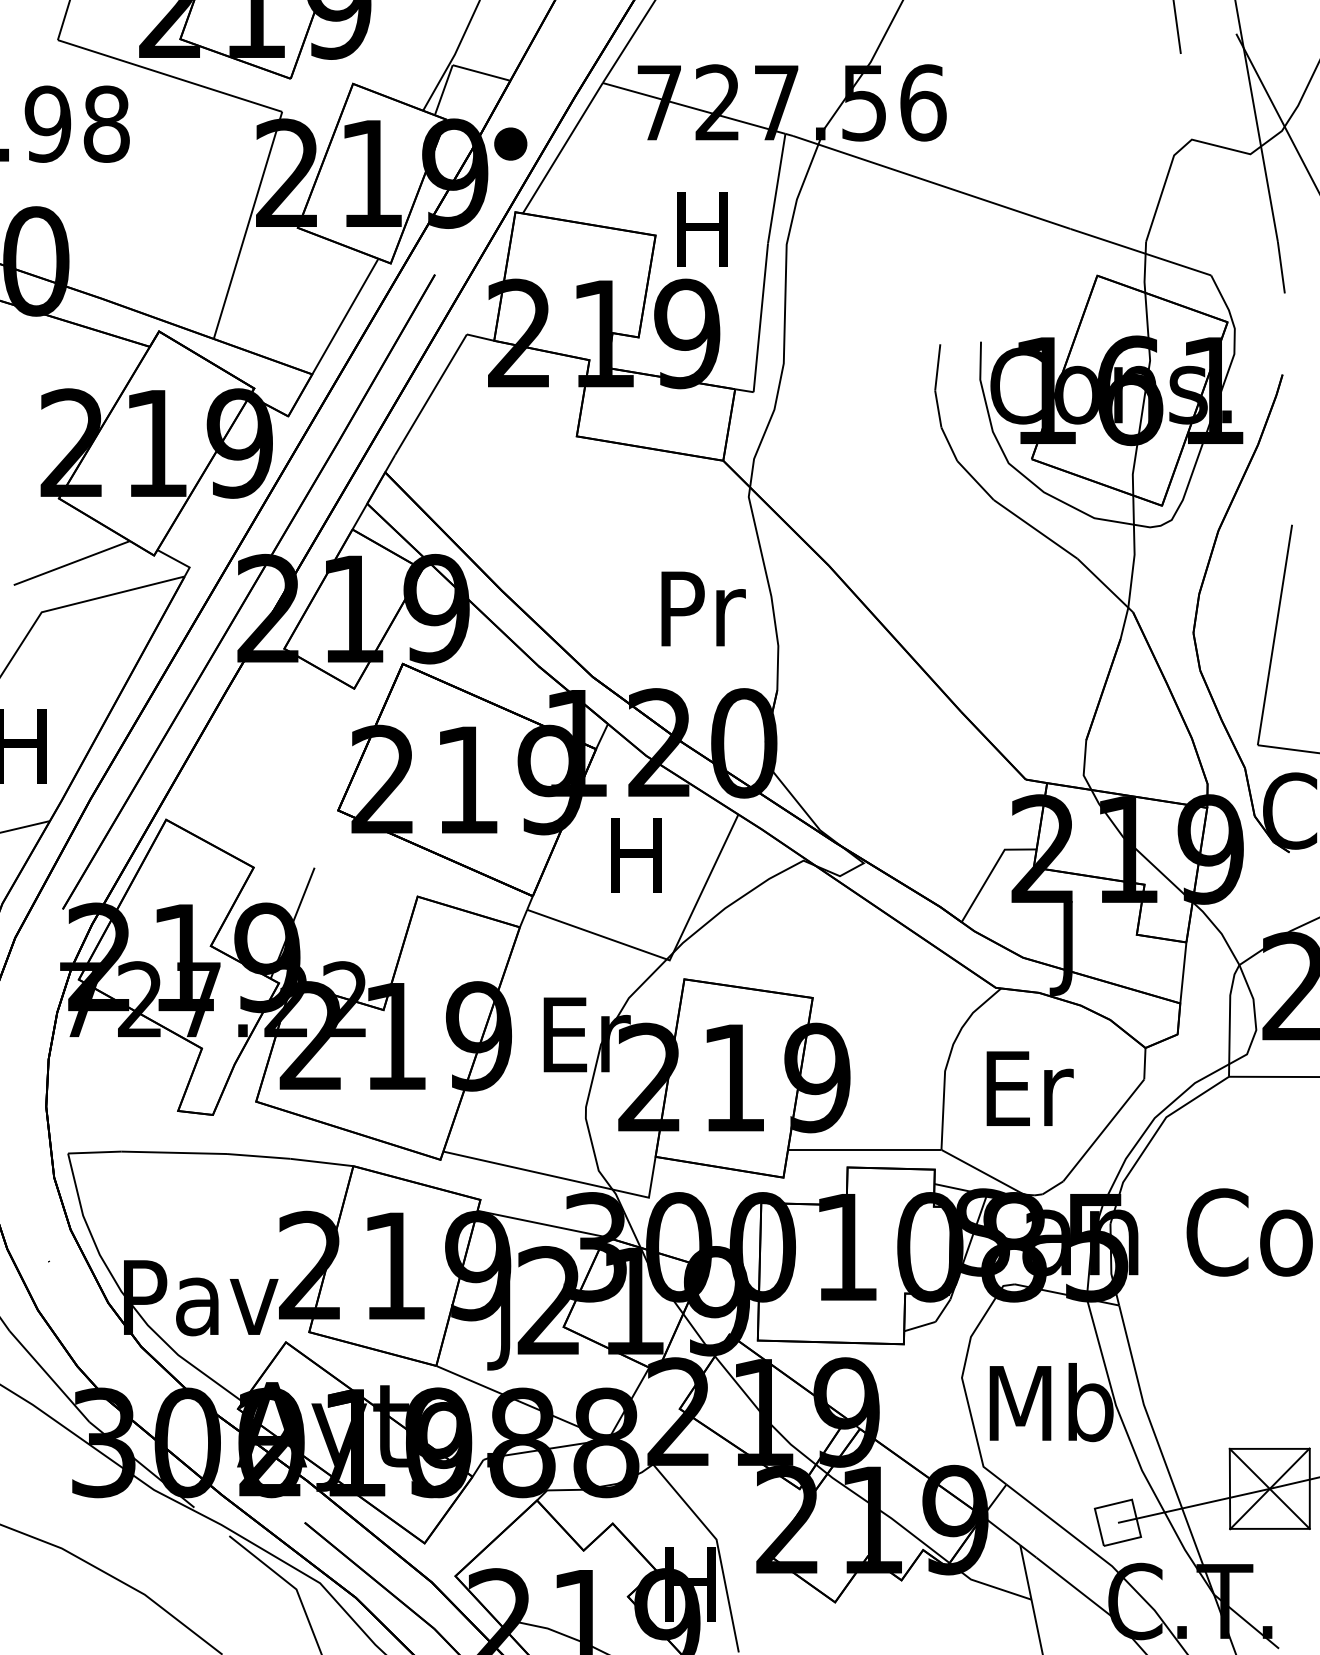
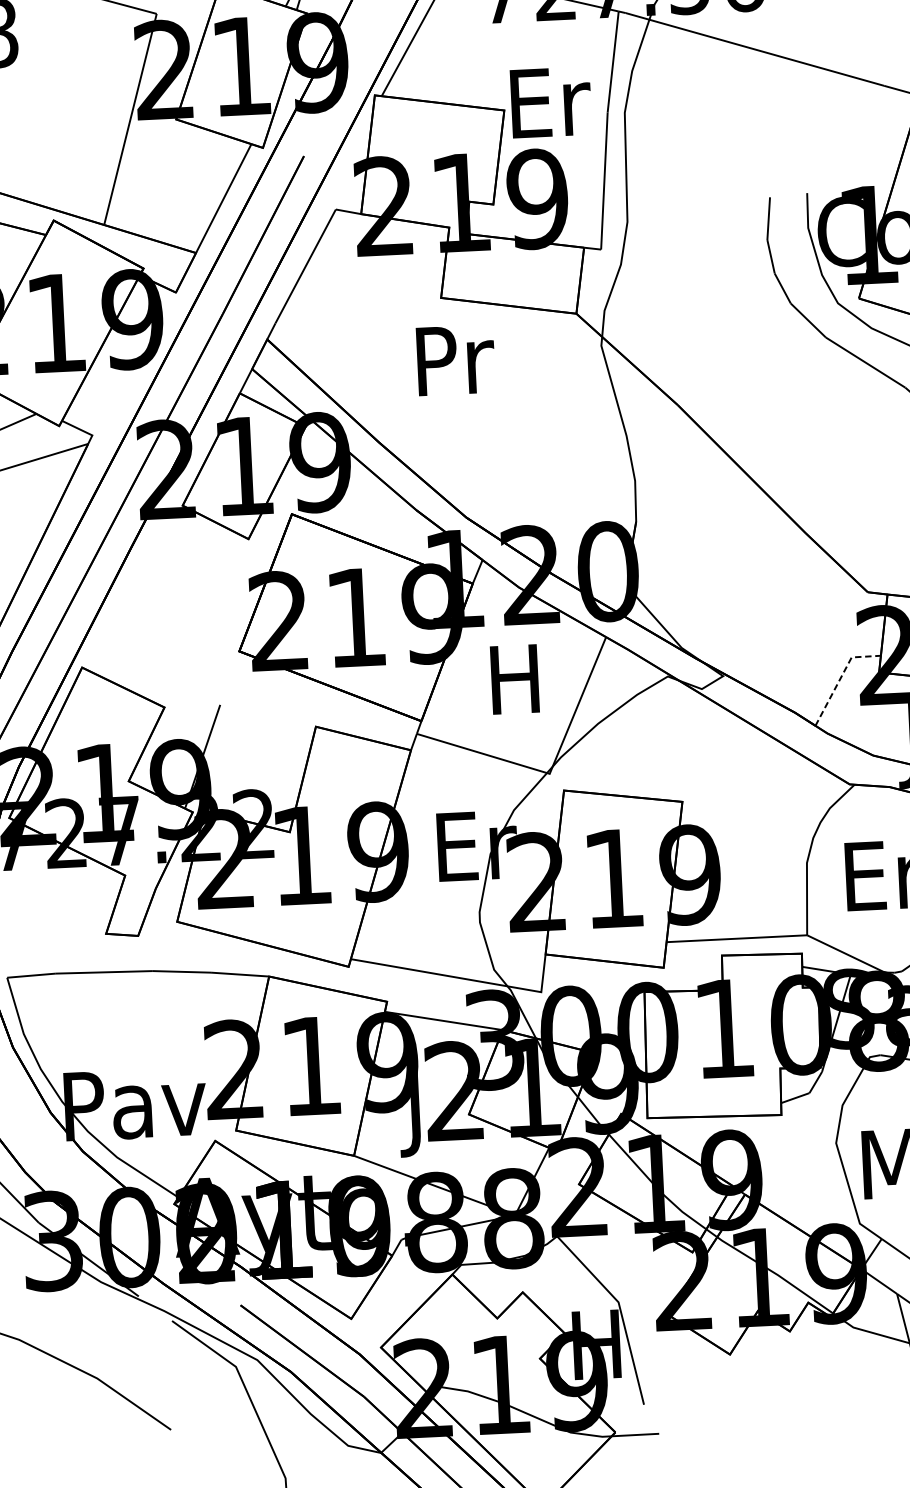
part: (510, 143) -> (367, 32), removed
text: (706, 229) -> (550, 102), H -> Er
text: (703, 608) -> (455, 359), moved
line: (991, 871) -> (840, 678), solid -> dashed

